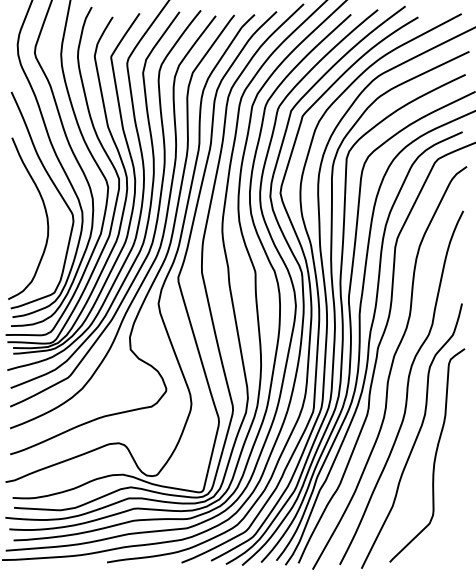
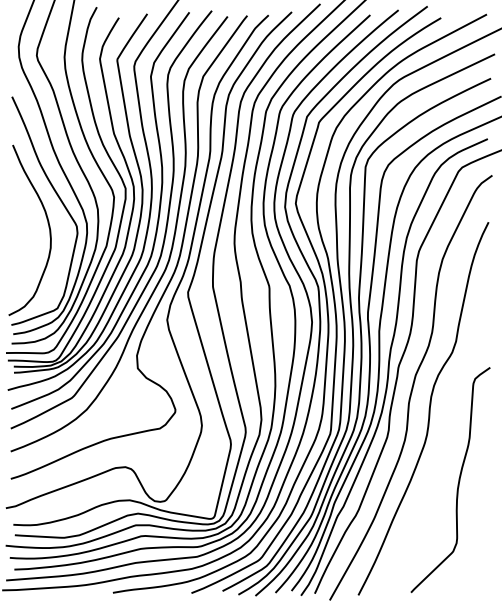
curve: (416, 435) -> (439, 458), removed

